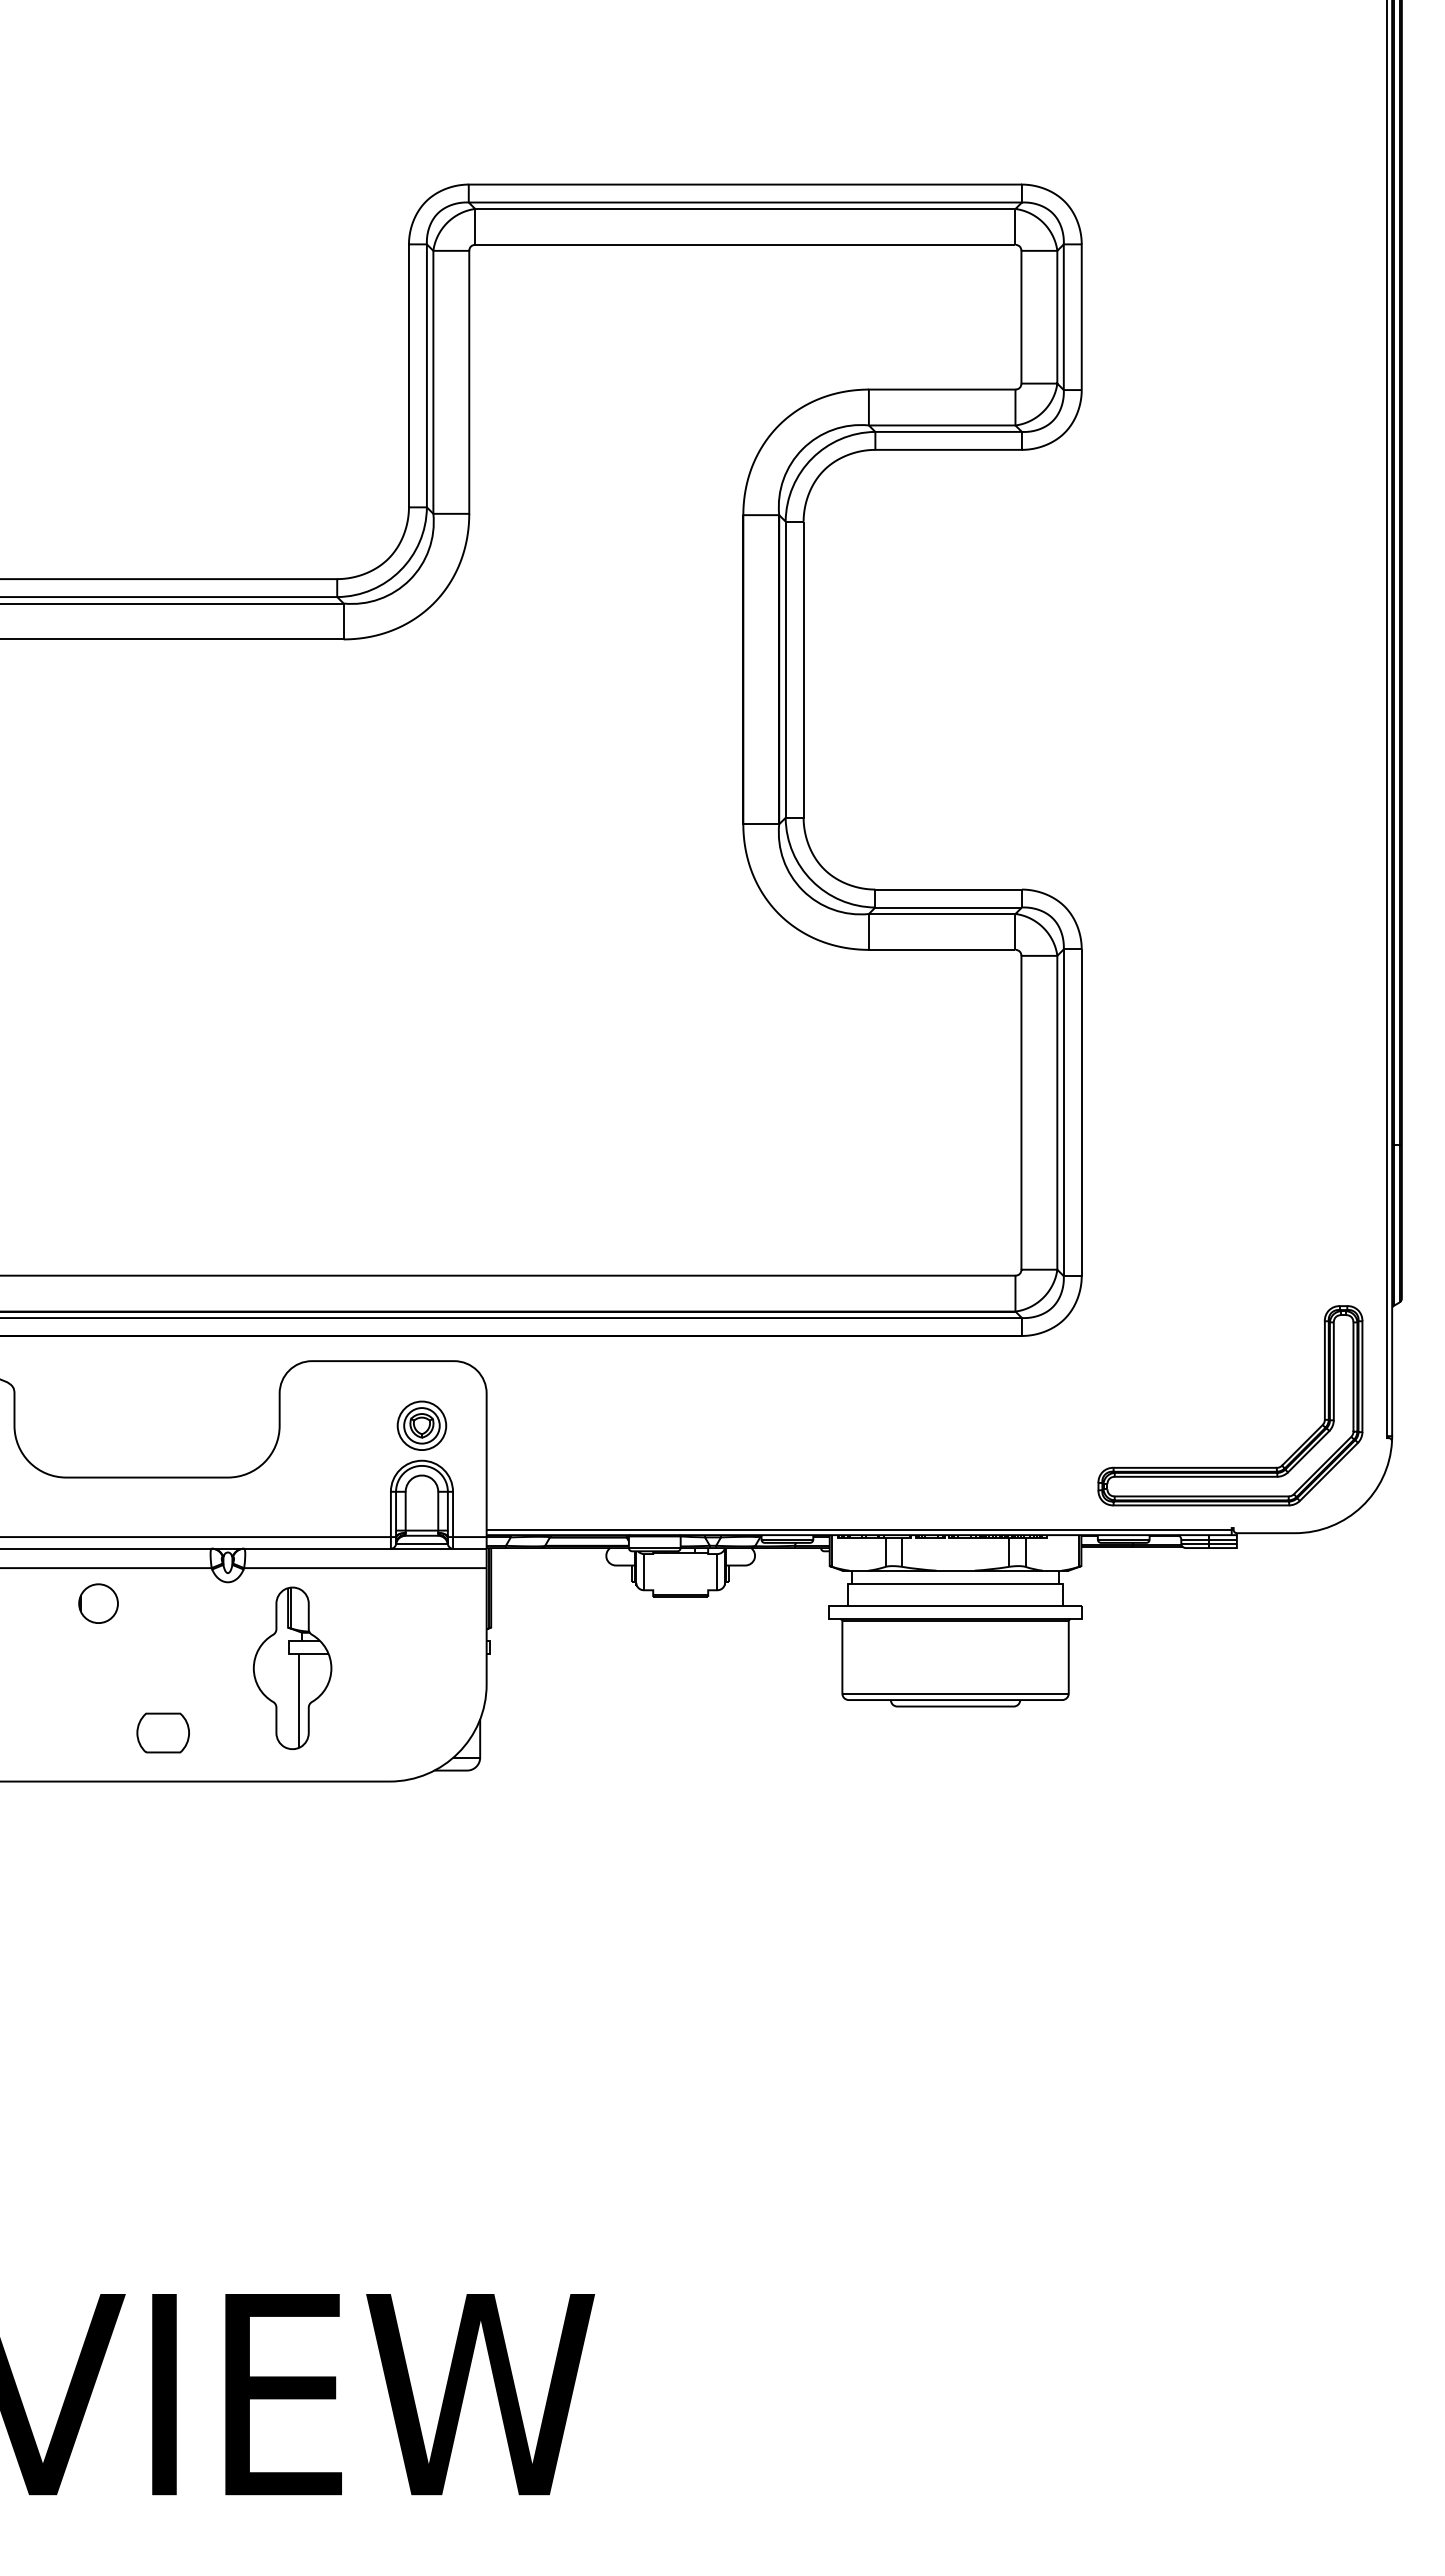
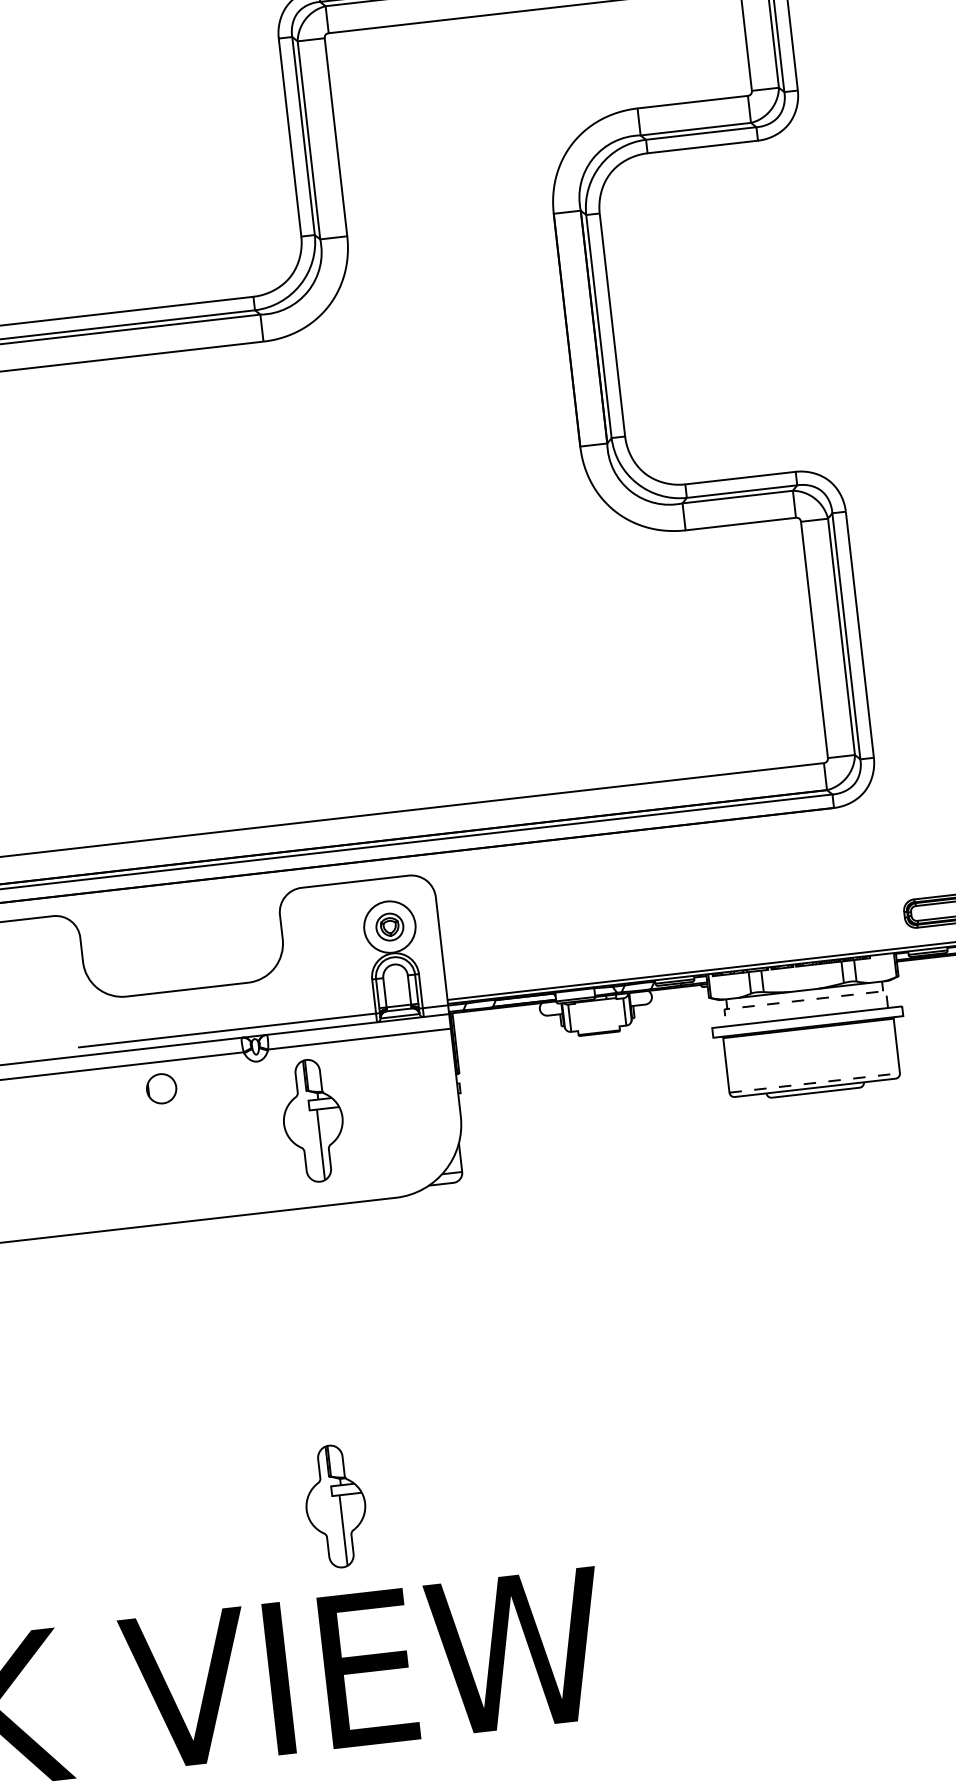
circle: (421, 1425) -> (389, 926), size x1.4
line: (955, 1583) -> (805, 1000), solid -> dashed
line: (956, 1693) -> (815, 1082), solid -> dashed
part: (162, 1732) -> (220, 1180), removed
part: (264, 2176) -> (335, 1505), added

